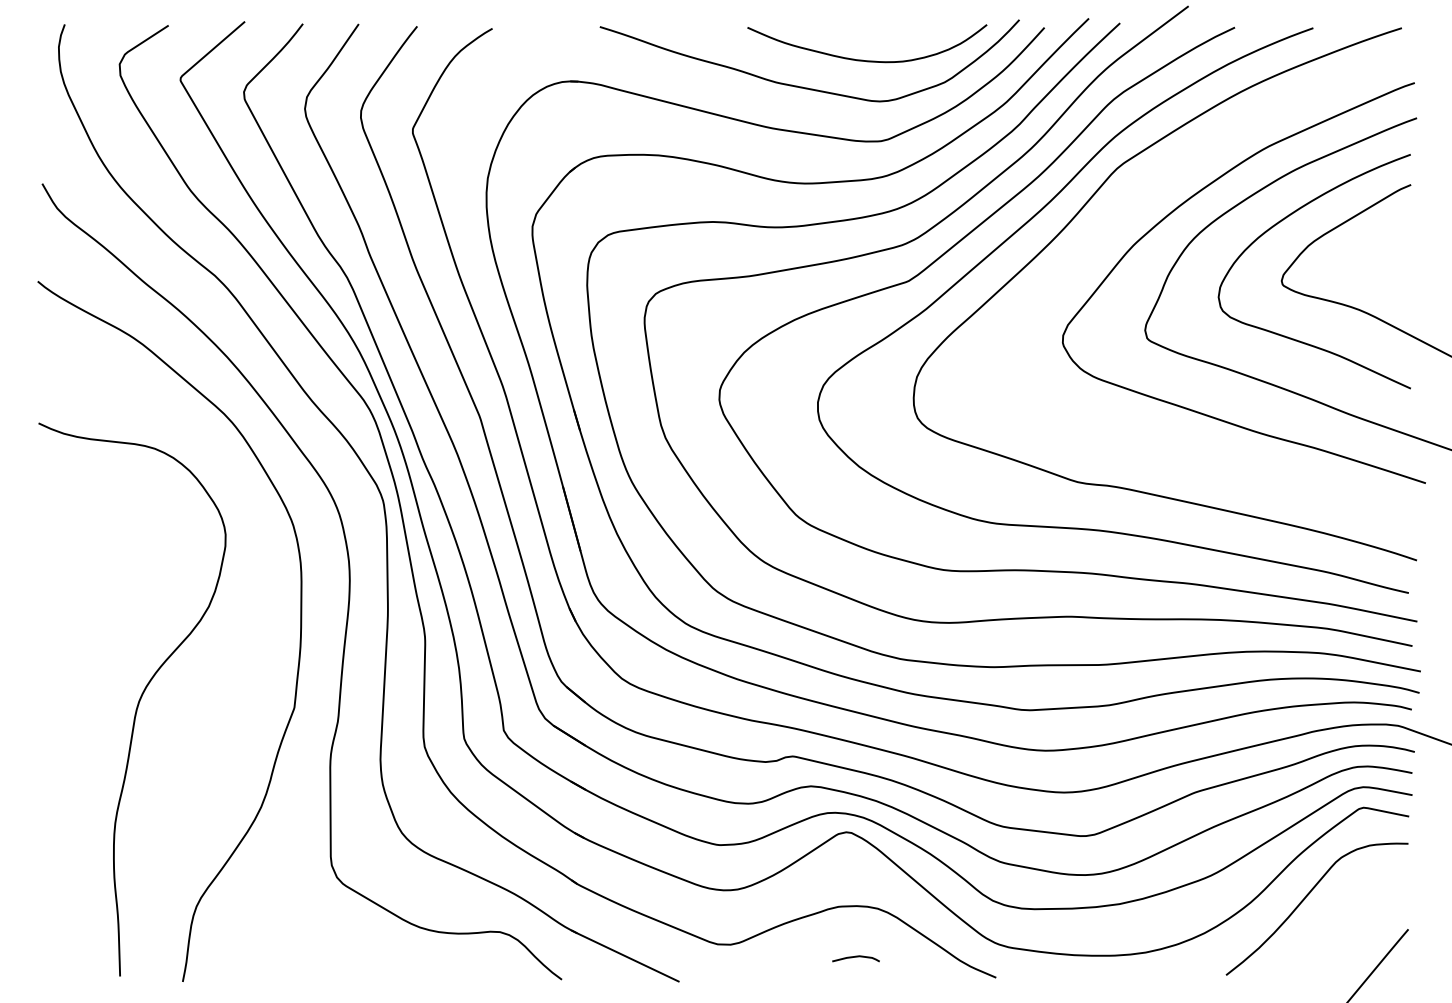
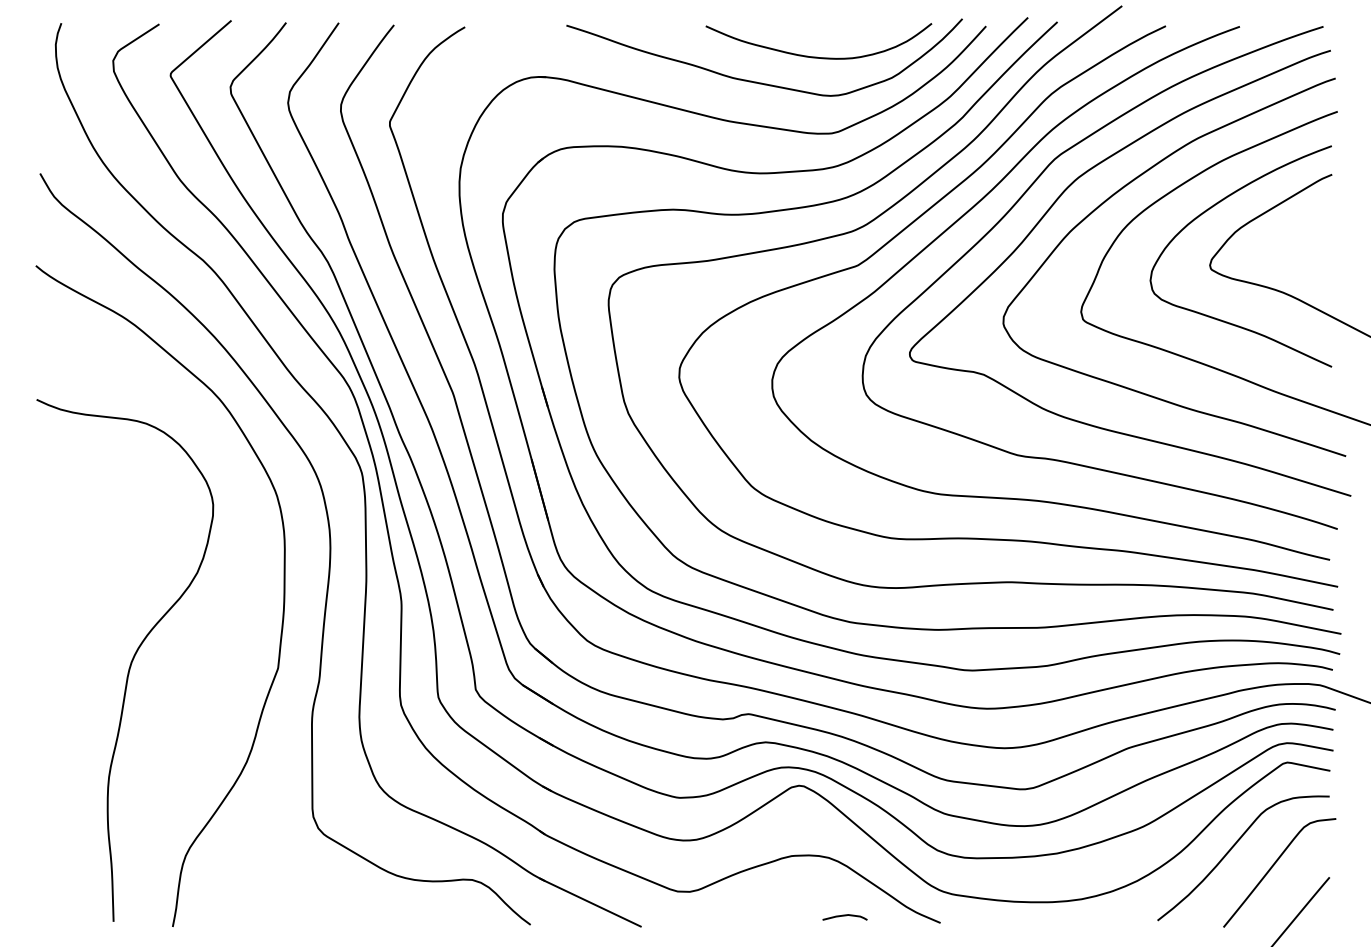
curve: (1115, 218) -> (1053, 206), added
curve: (1349, 917) -> (1274, 866), added
curve: (855, 957) -> (844, 916), moved

